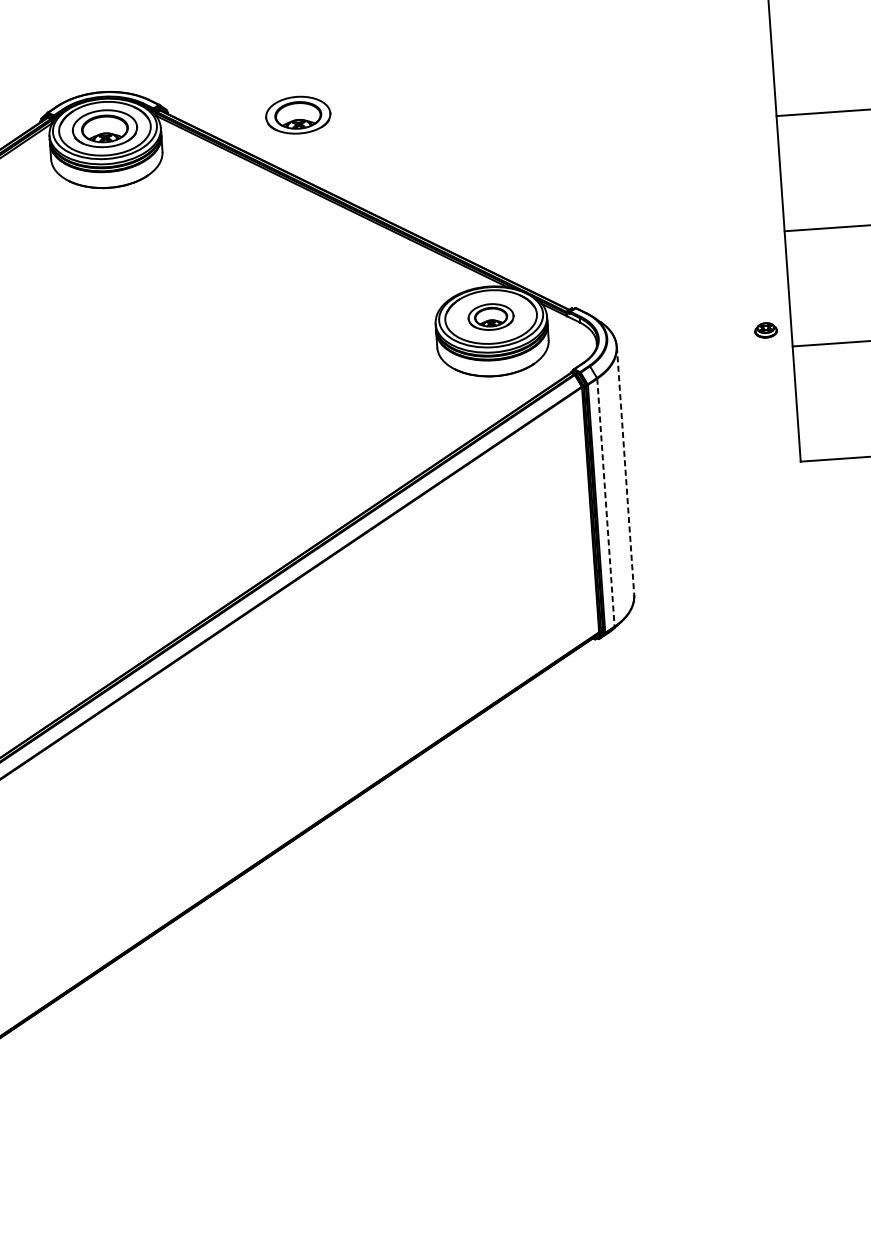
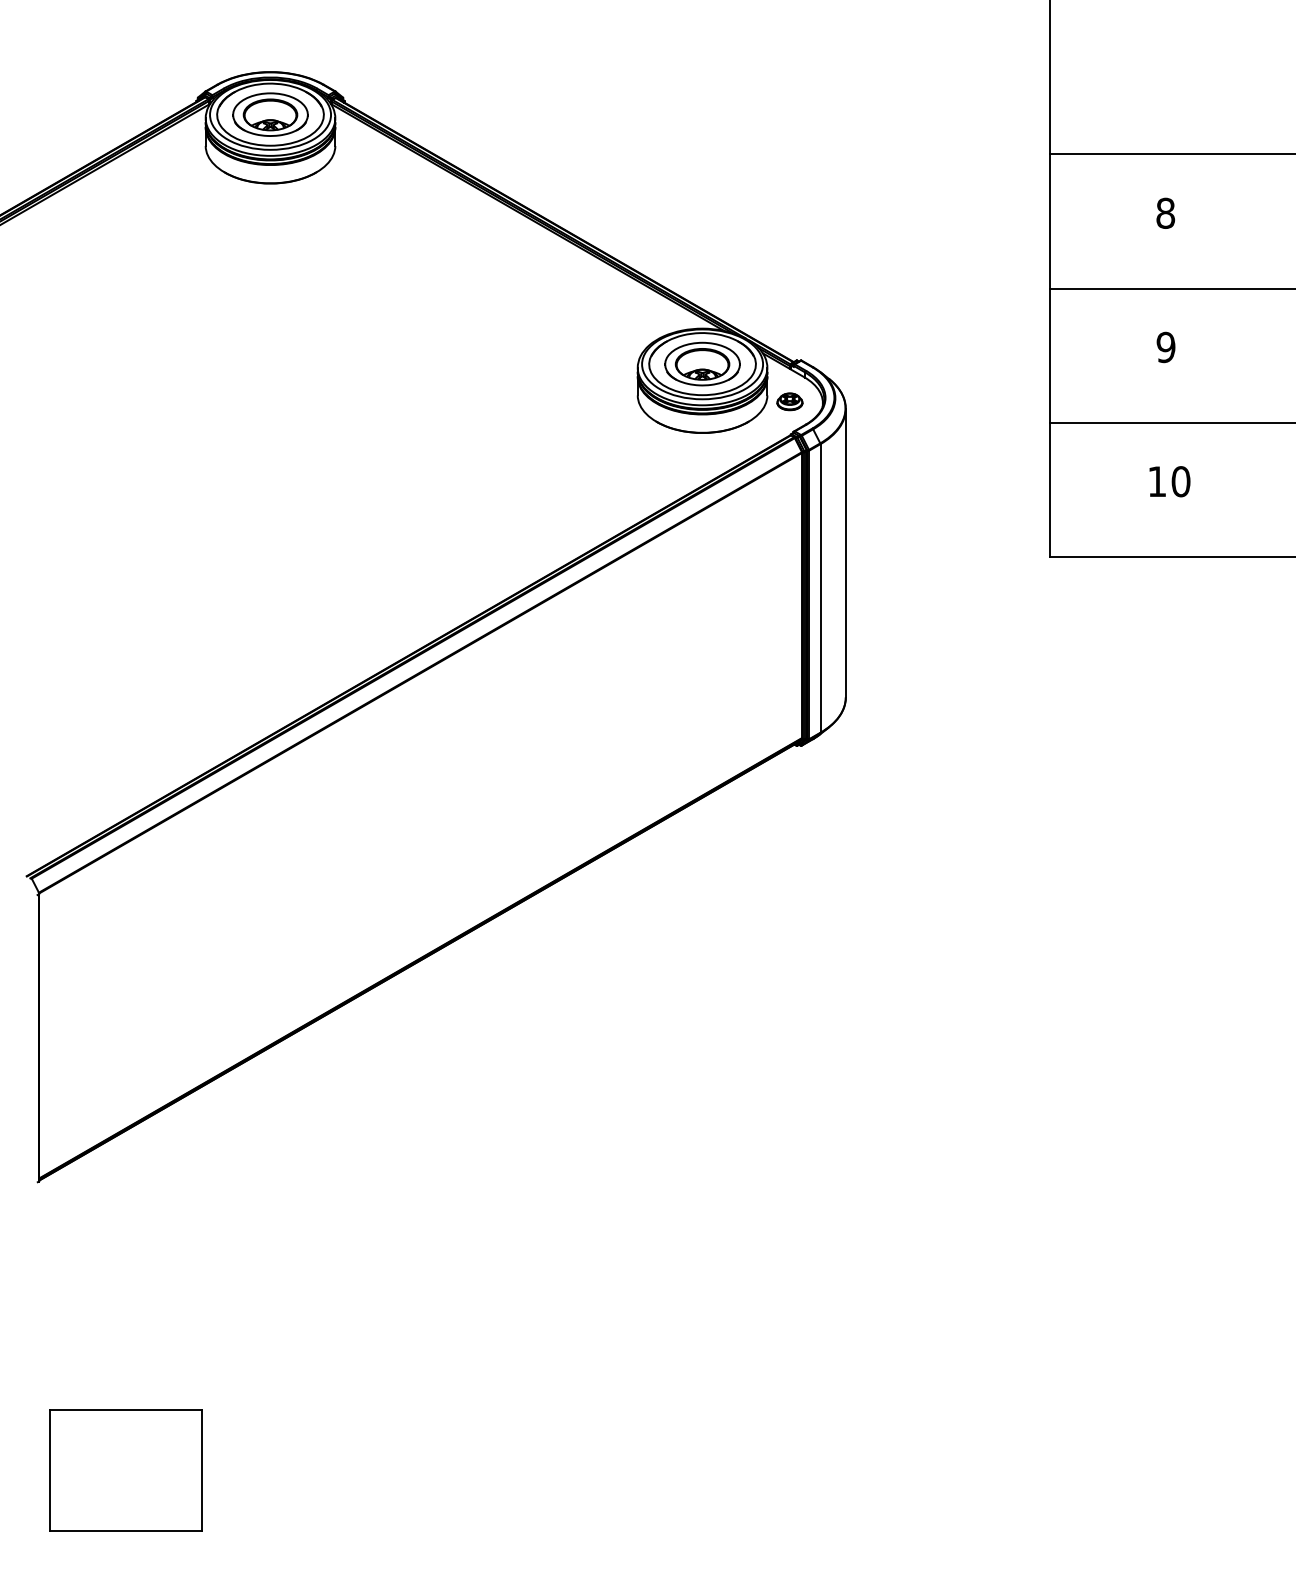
part: (298, 115) -> (495, 114), removed
part: (491, 316) -> (702, 363), size x1.43
part: (765, 330) -> (789, 401), moved
line: (625, 471) -> (845, 553), dashed -> solid
line: (605, 502) -> (820, 588), dashed -> solid

